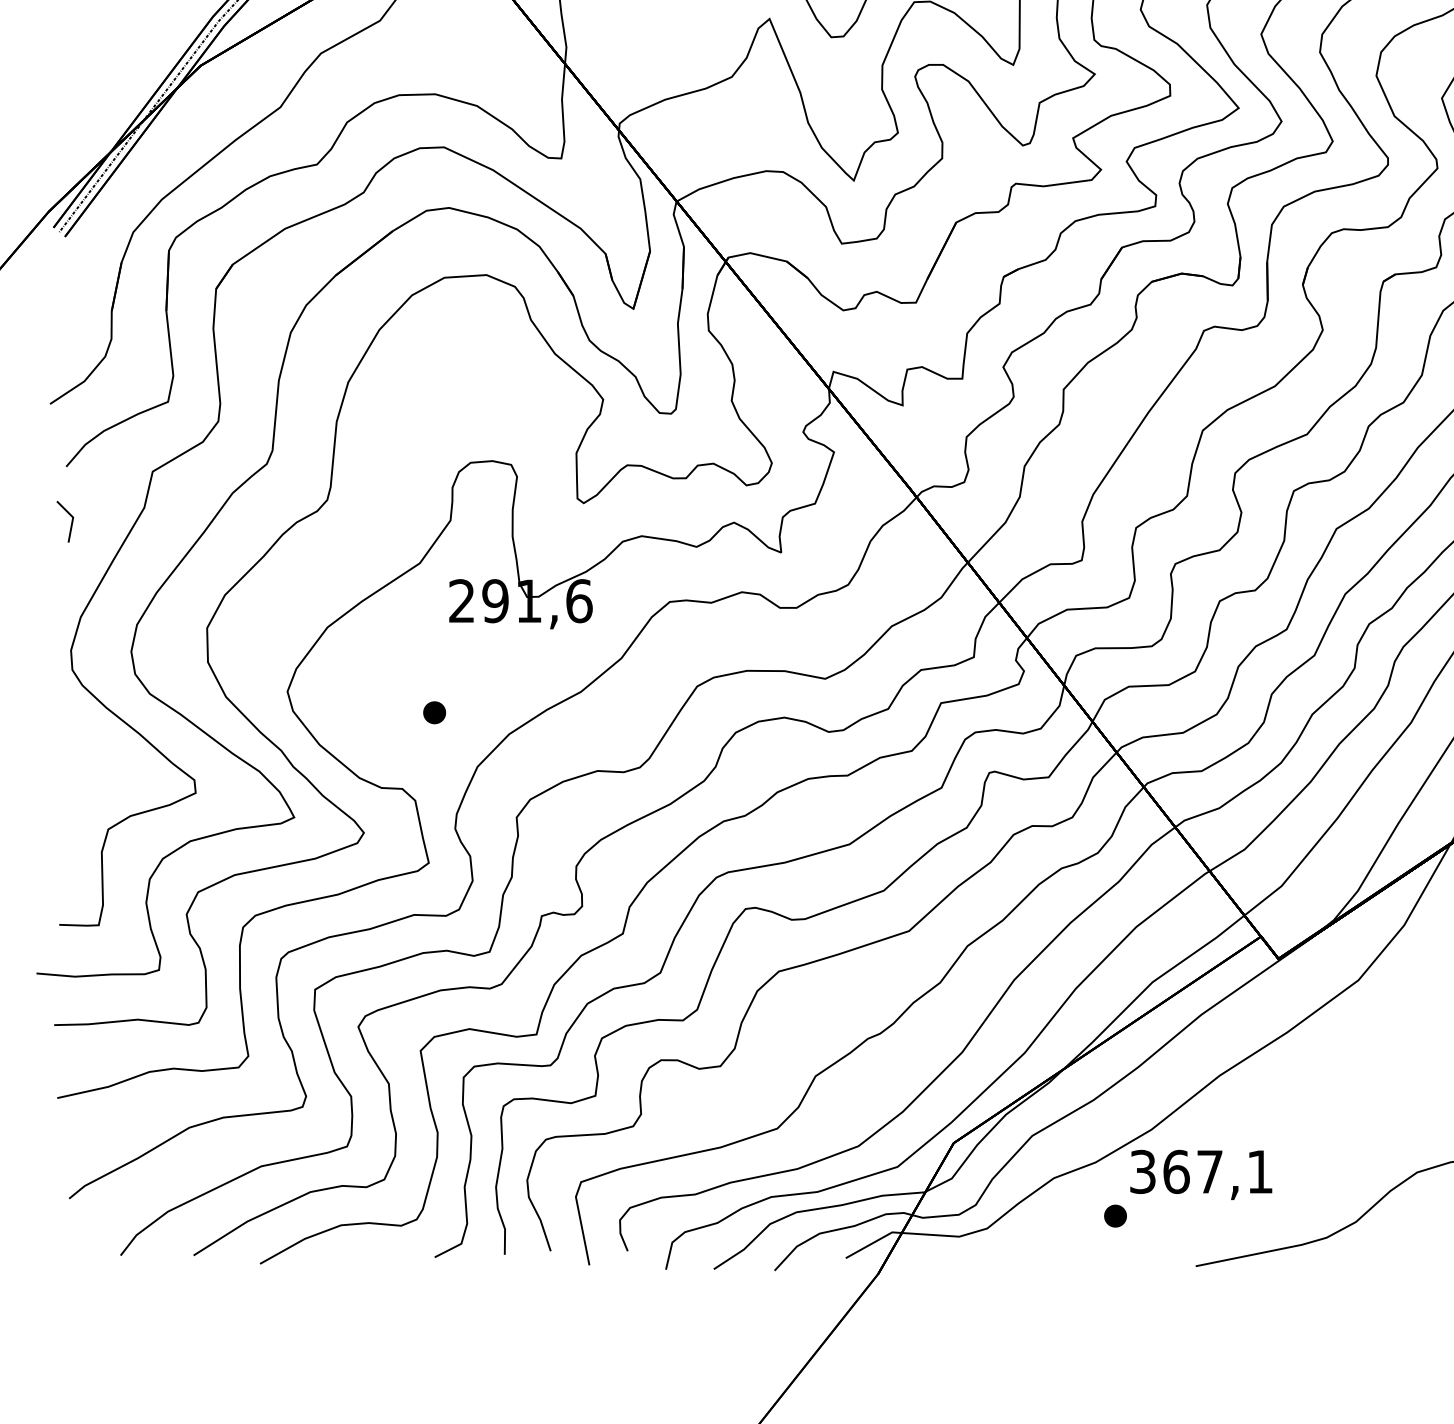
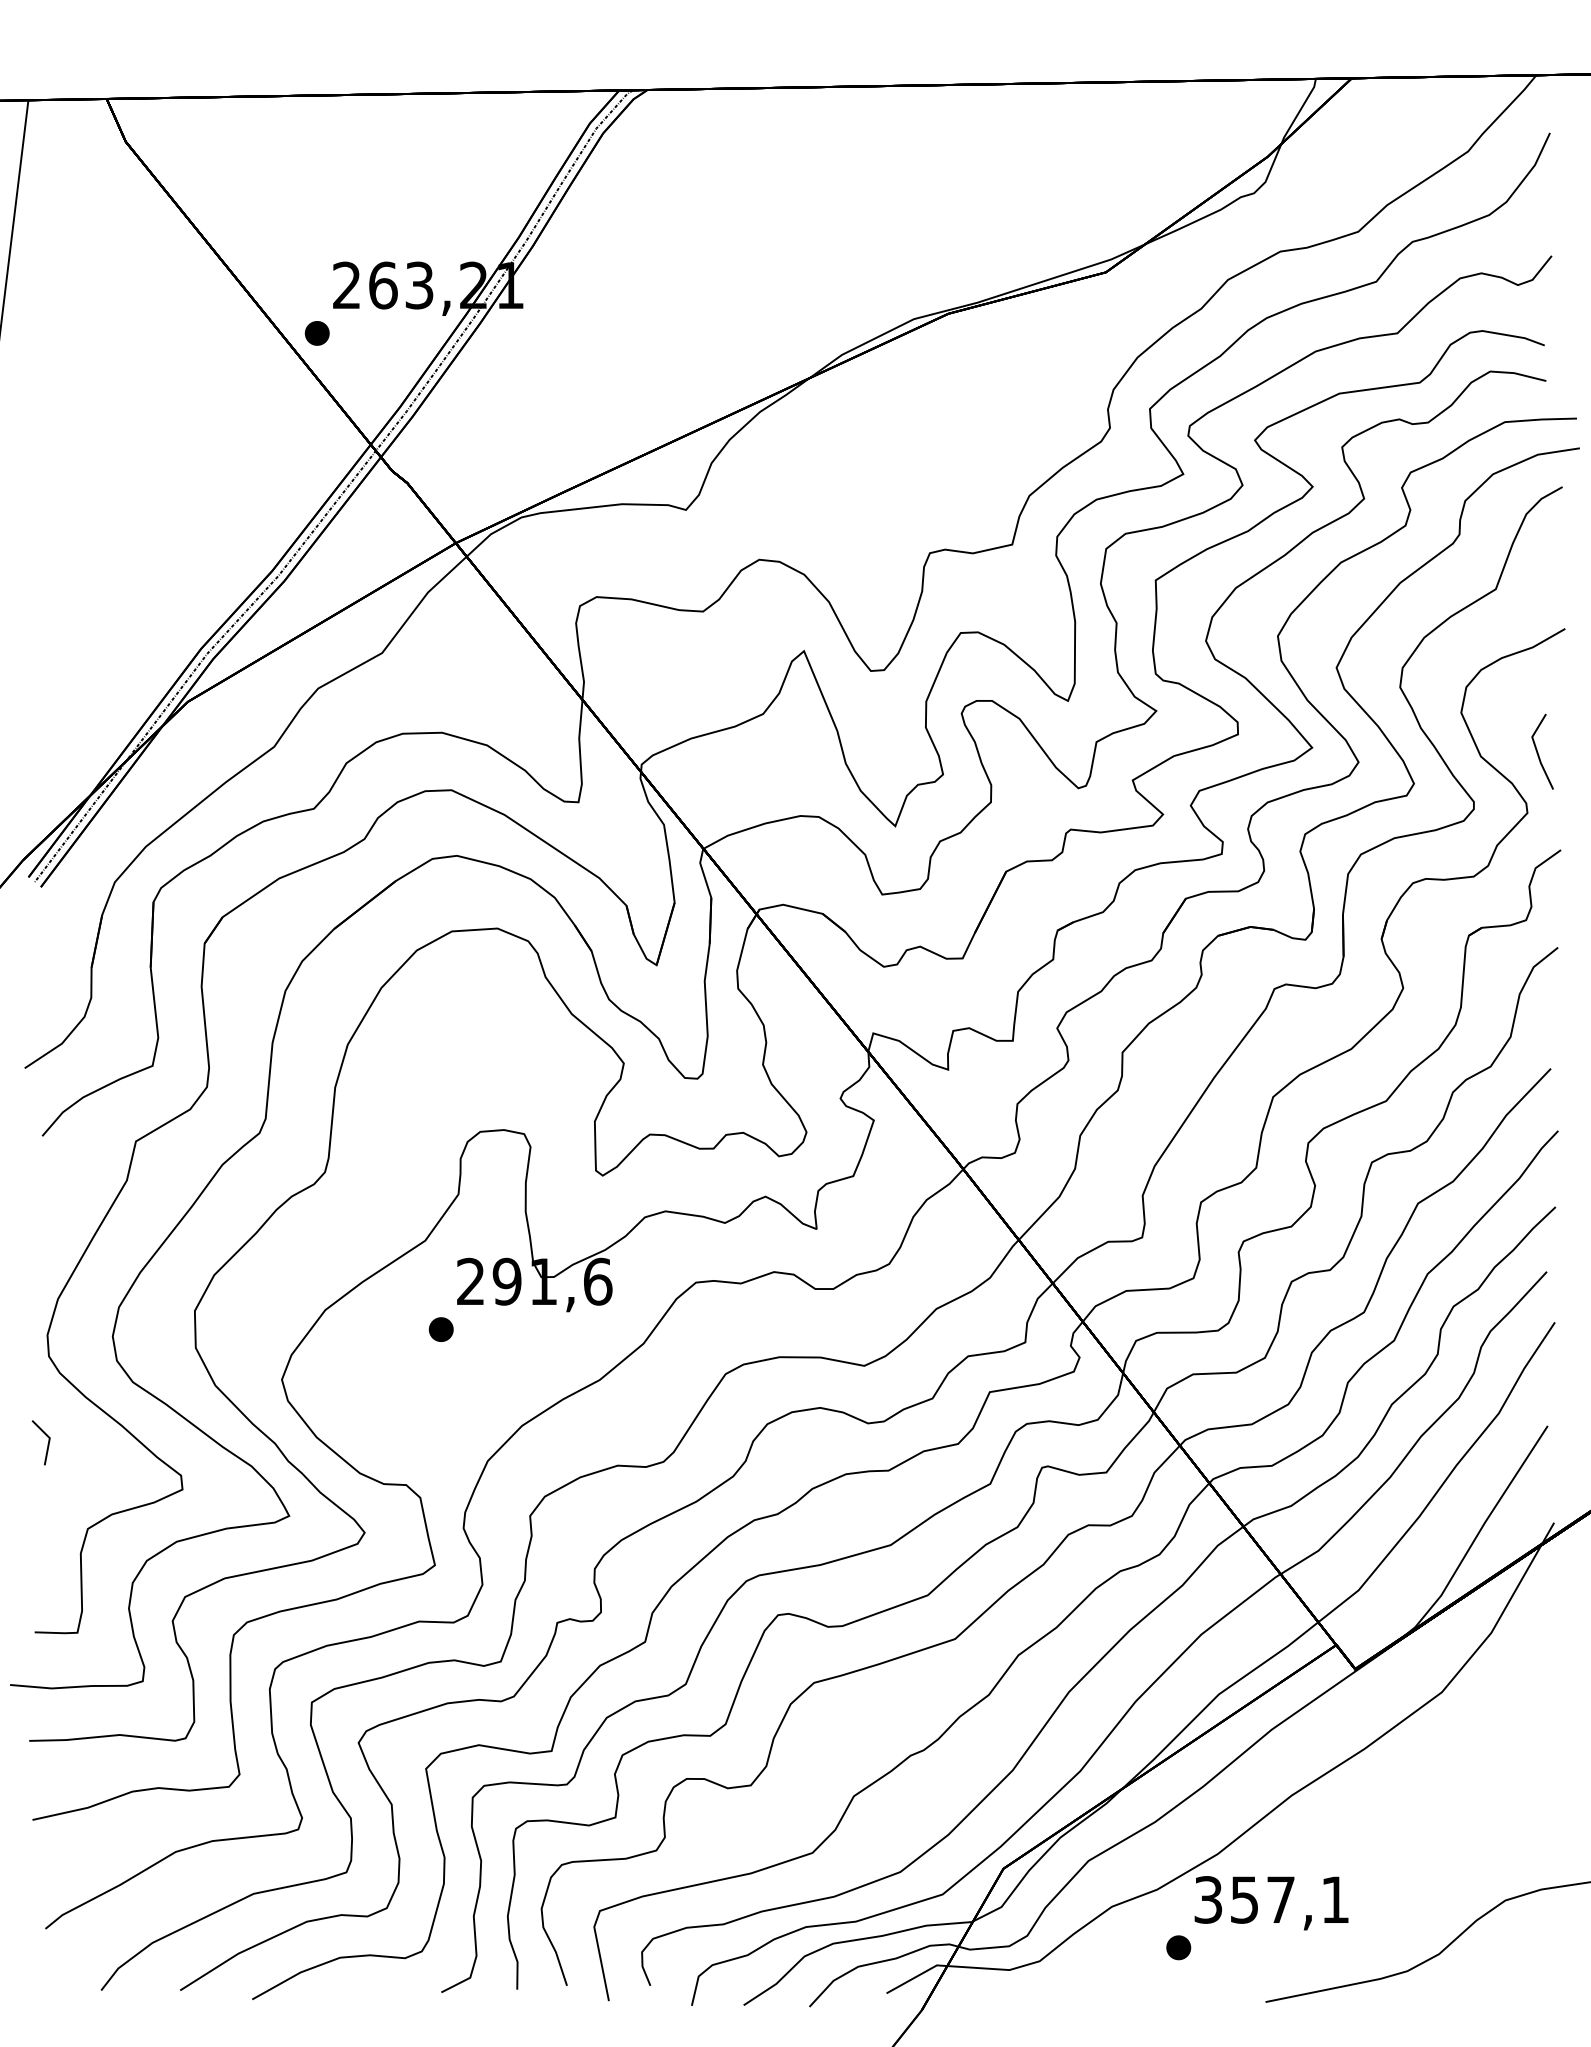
line: (71, 522) -> (47, 1443), moved
part: (433, 712) -> (440, 1329), moved
text: (1176, 1171) -> (1244, 1899), 367,1 -> 357,1

